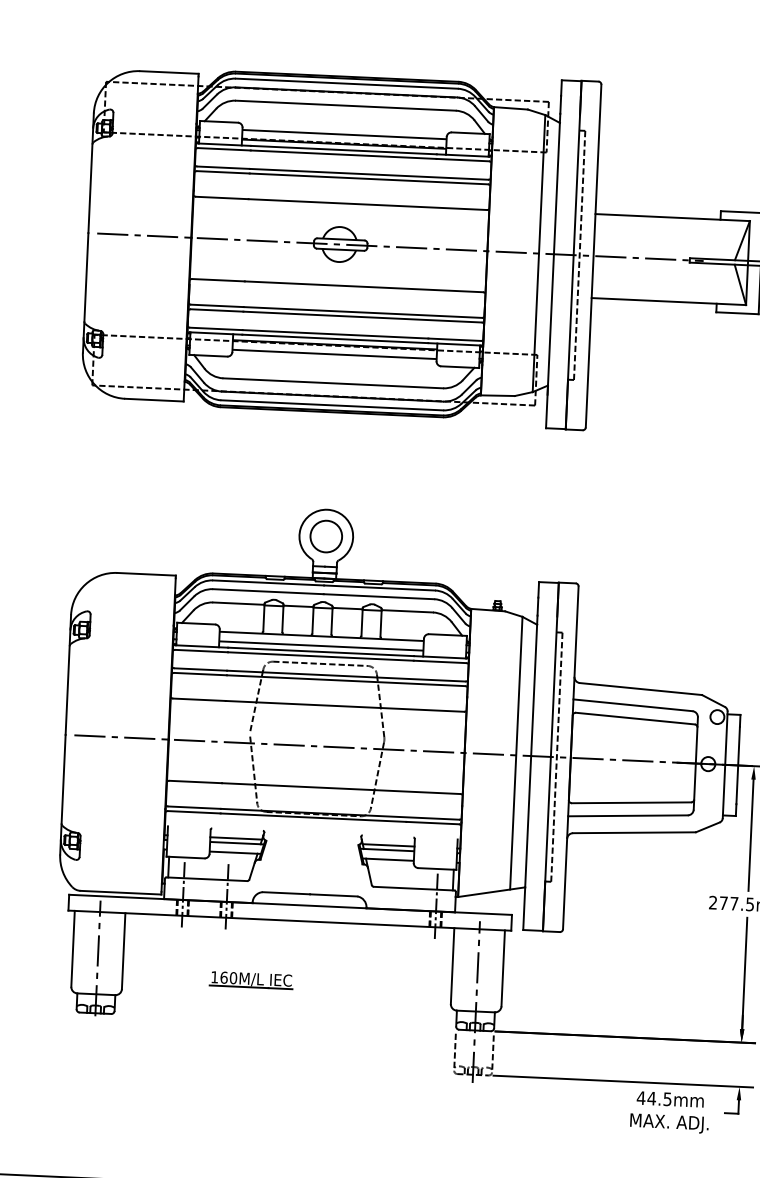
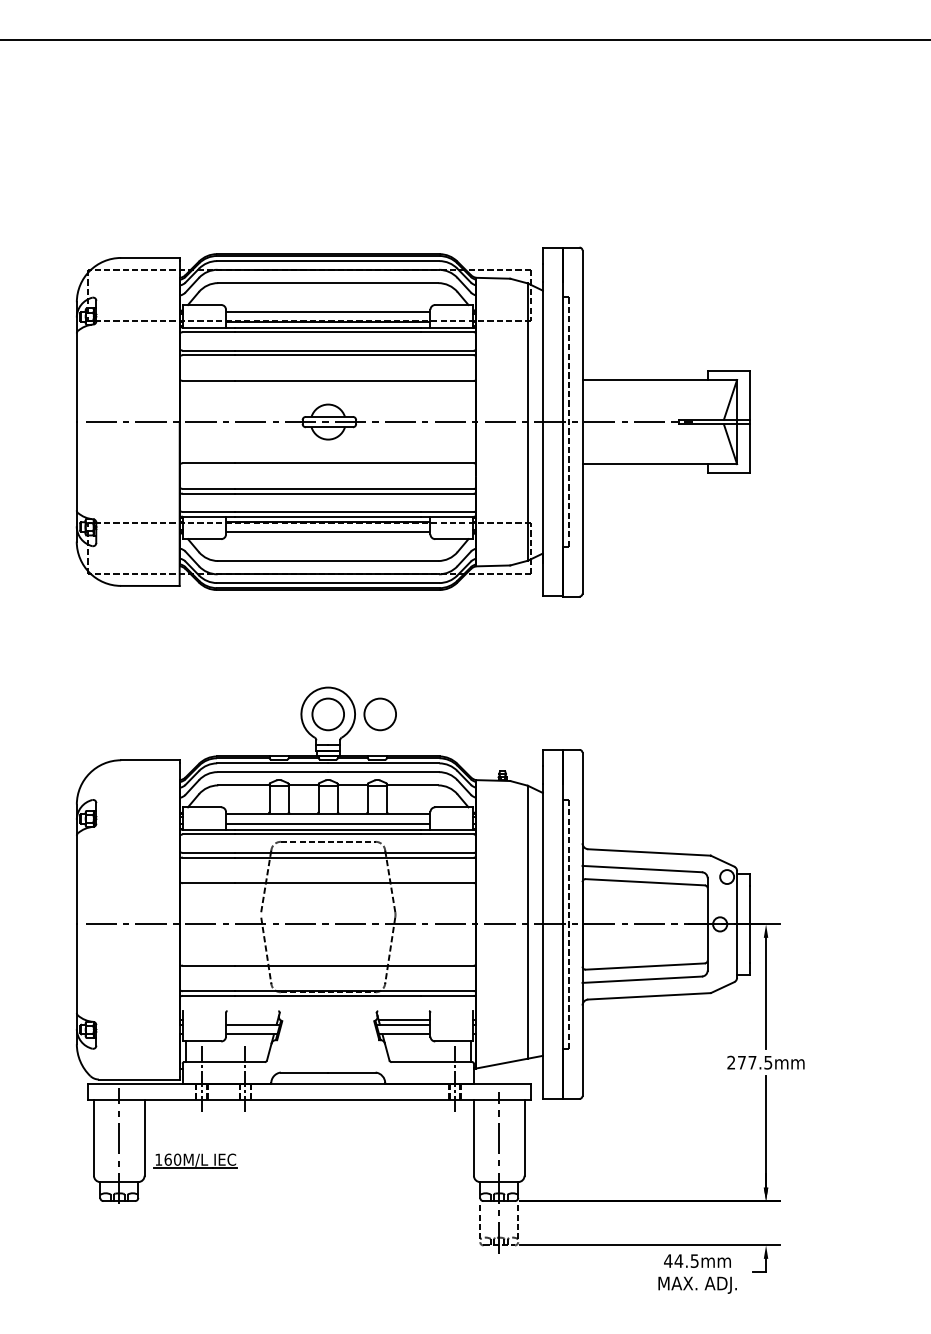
circle: (377, 538) -> (379, 714), added
line: (235, 838) -> (251, 1020), removed
part: (251, 979) -> (195, 1160), moved

